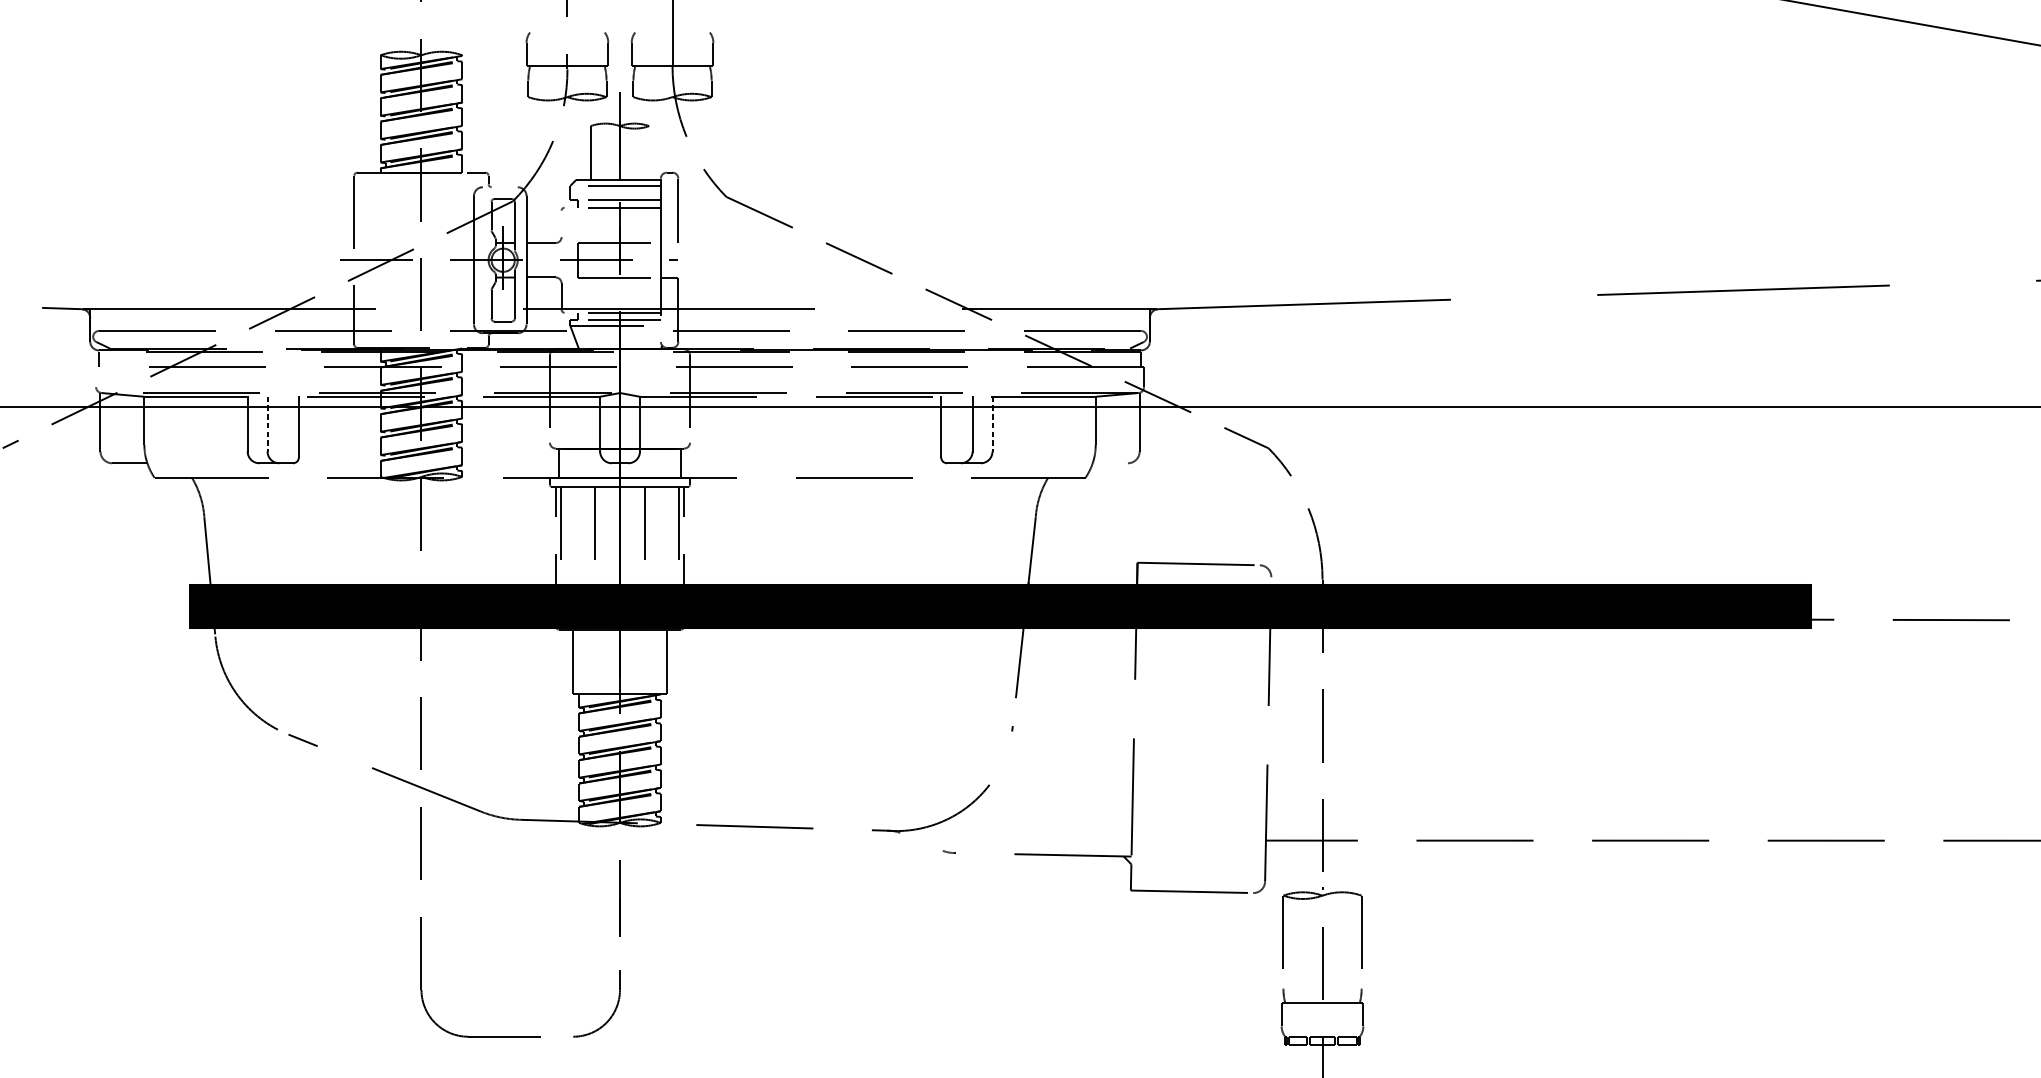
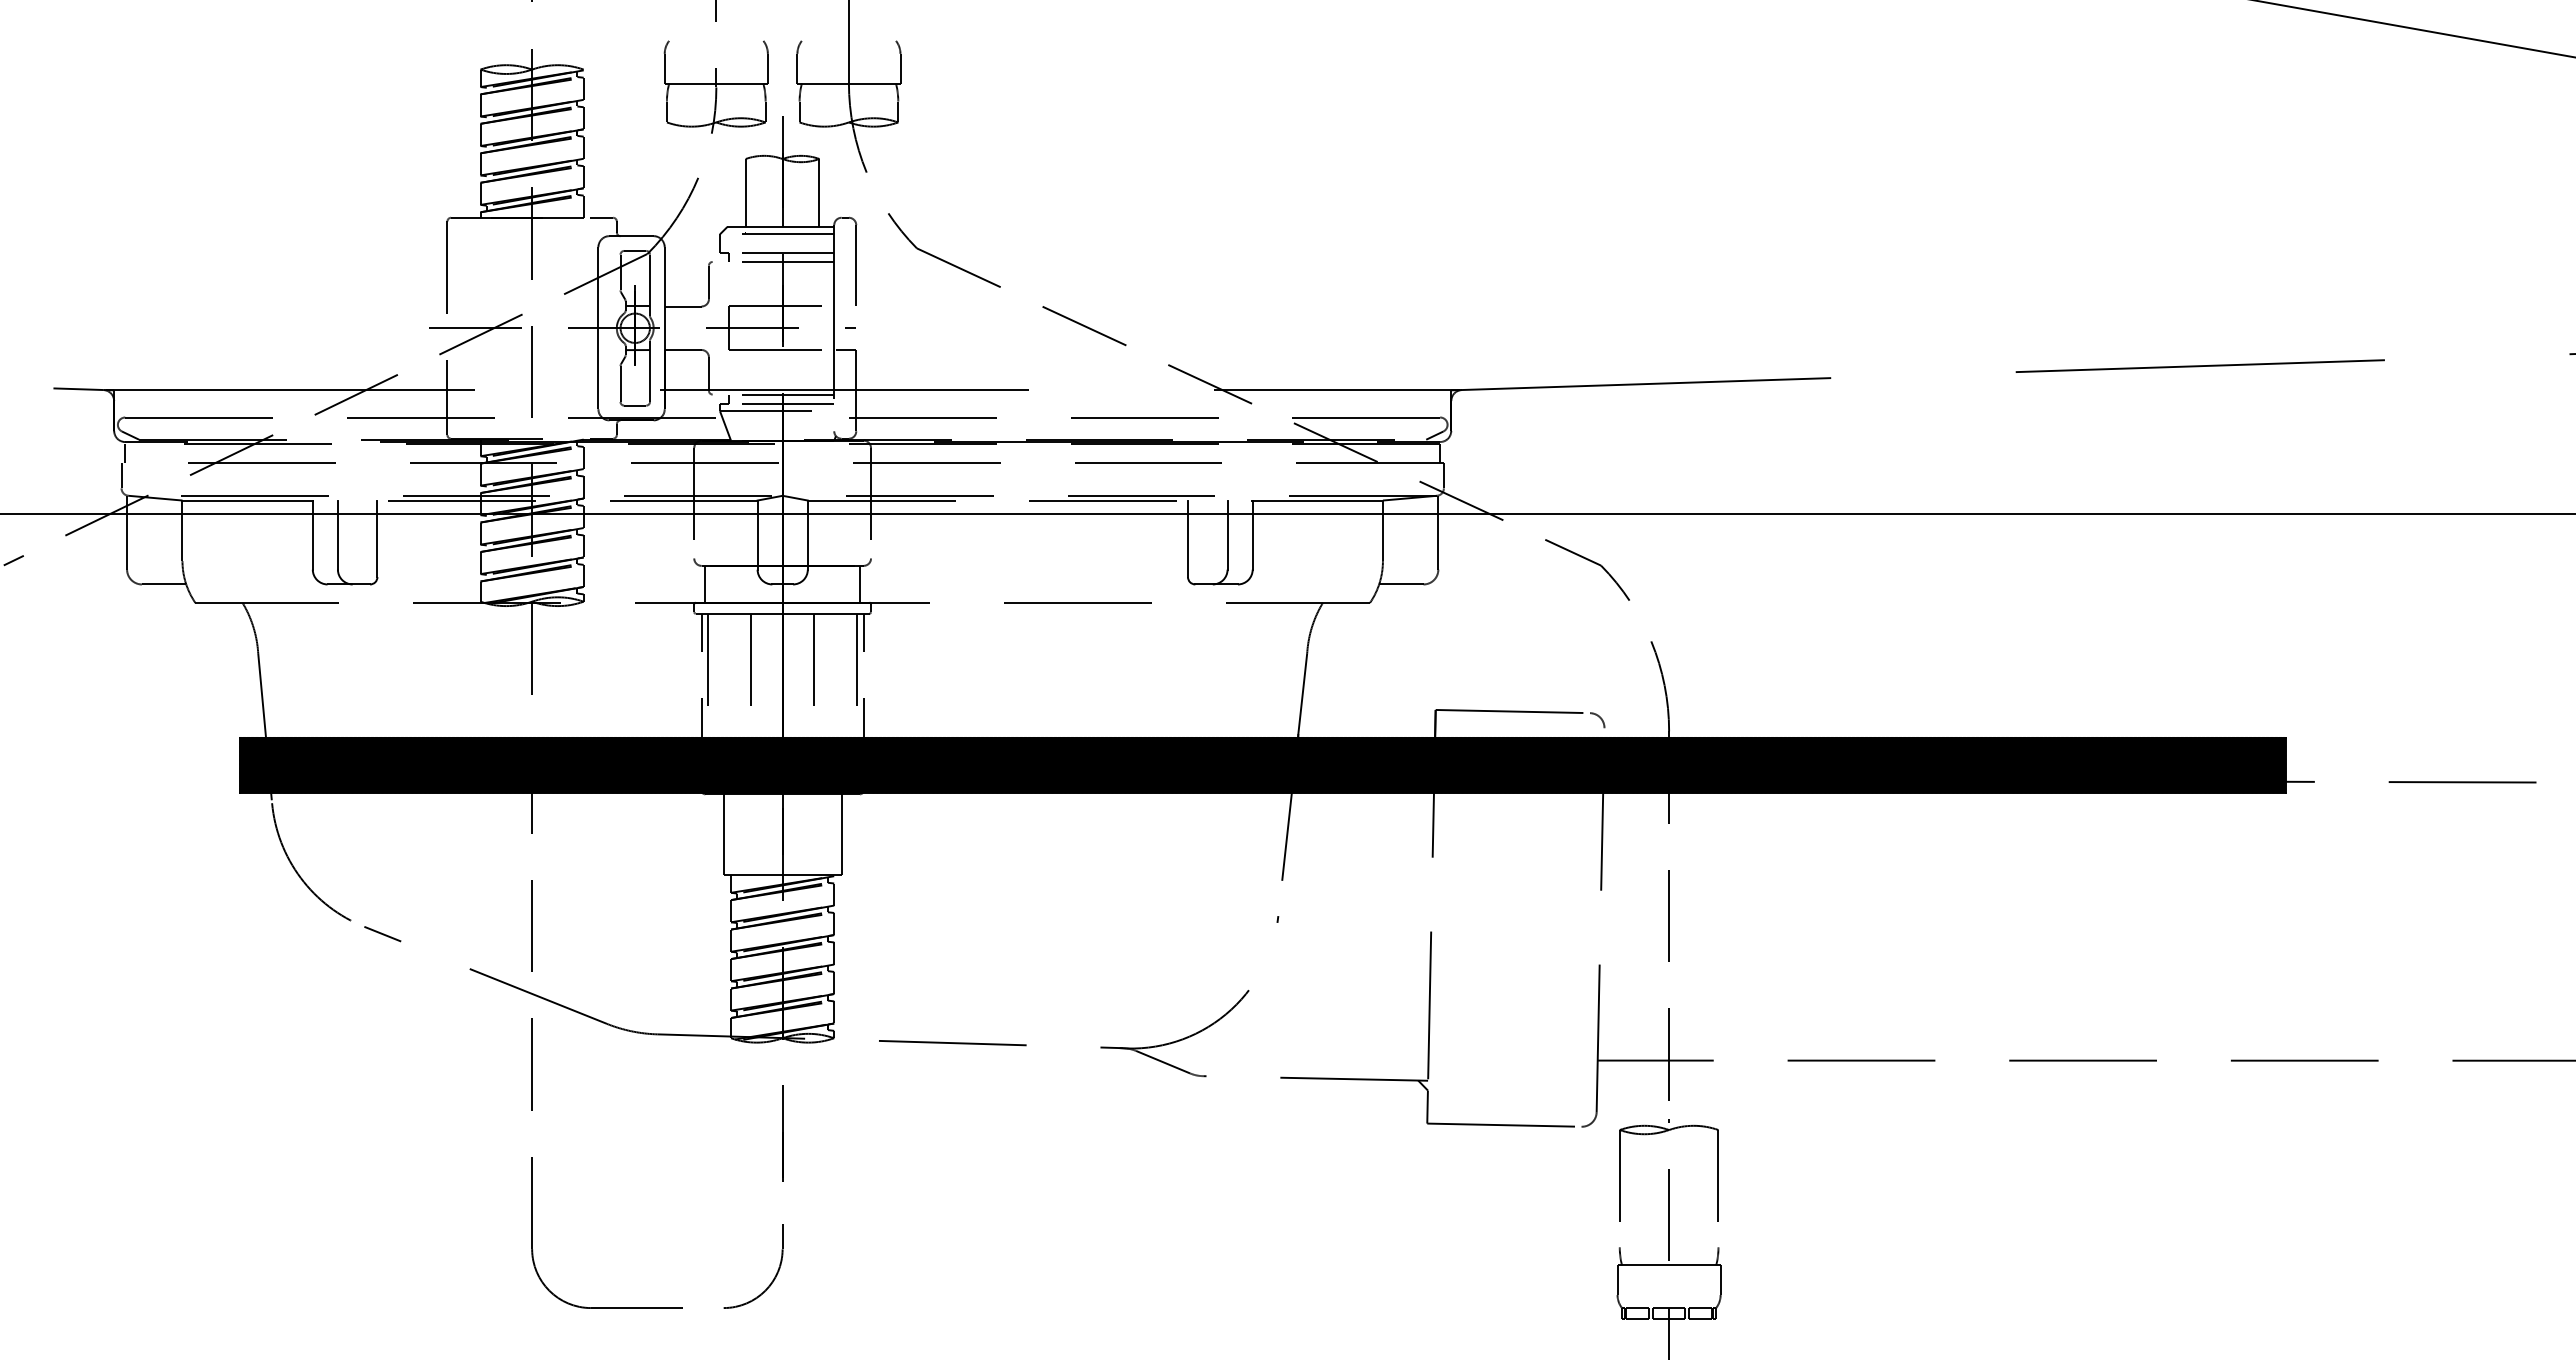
line: (649, 152) -> (819, 192), added
line: (500, 187) -> (631, 236), added
line: (561, 223) -> (708, 282), added
line: (96, 376) -> (121, 475), added
line: (267, 424) -> (337, 535), dashed -> solid
line: (992, 424) -> (1252, 535), dashed -> solid
line: (1110, 463) -> (1401, 584), added
line: (921, 841) -> (1162, 1061), added

